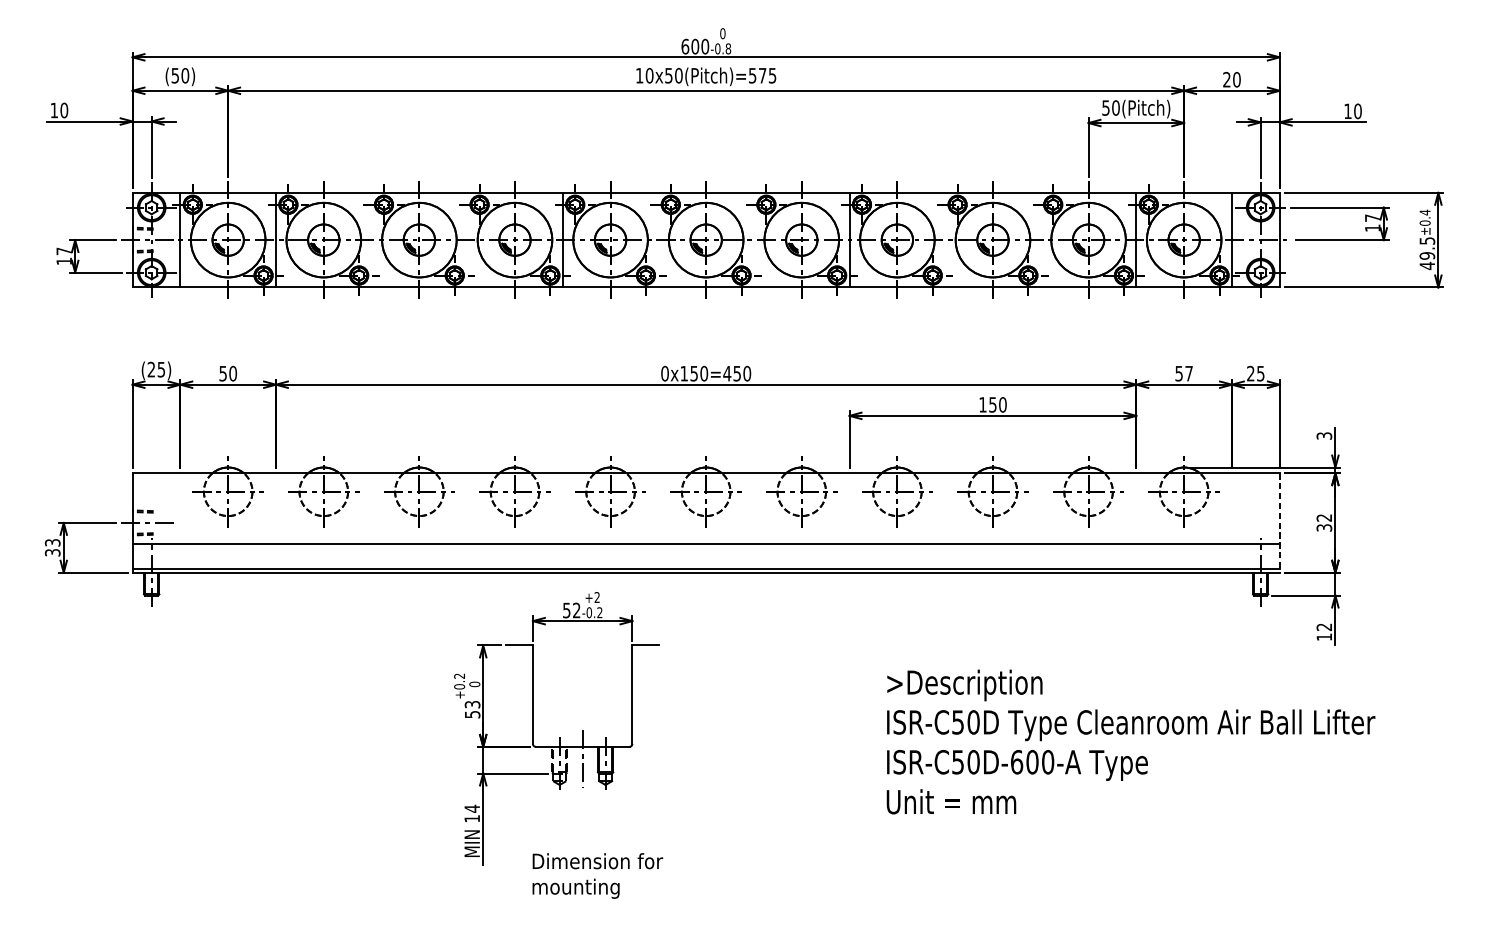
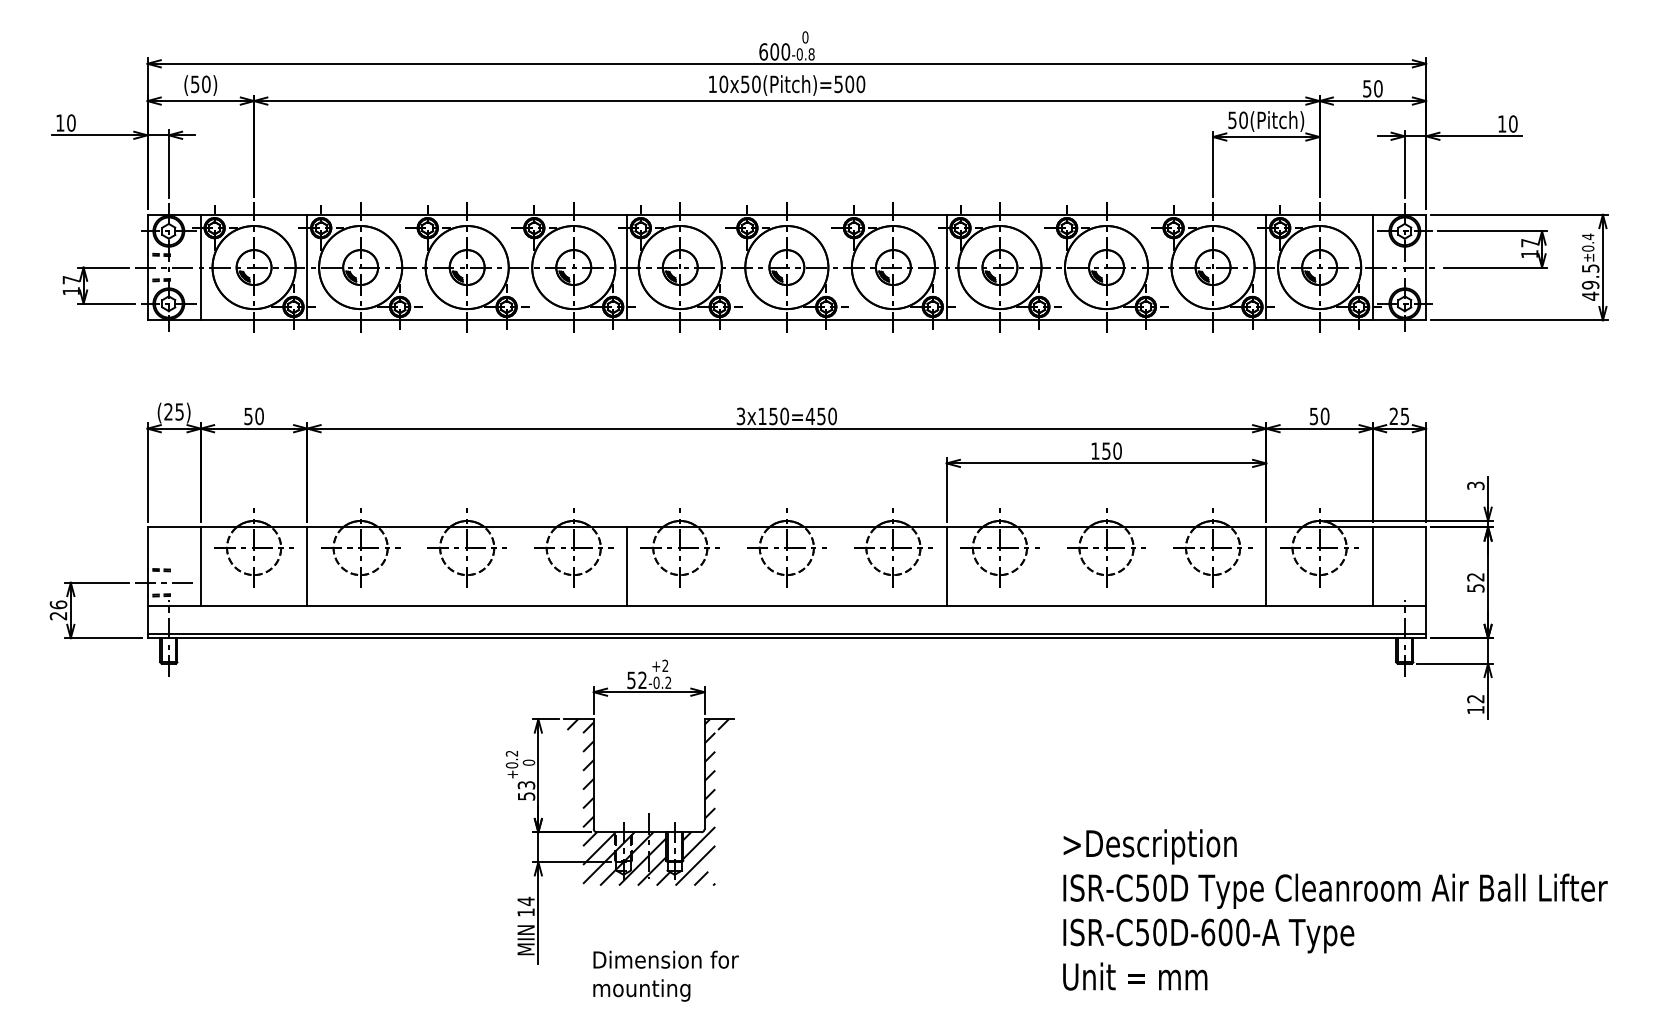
text: (767, 75) -> (855, 84), 10x50(Pitch)=575 -> 10x50(Pitch)=500
text: (1227, 79) -> (1367, 88), 20 -> 50
text: (664, 373) -> (740, 416), 0x150=450 -> 3x150=450
text: (1188, 373) -> (1324, 416), 57 -> 50
line: (180, 508) -> (200, 566), added
line: (276, 508) -> (307, 566), added
line: (563, 508) -> (627, 566), added
line: (849, 508) -> (946, 566), added
line: (1136, 508) -> (1266, 566), added
line: (1231, 508) -> (1372, 566), added
line: (1280, 523) -> (1426, 583), dashed -> solid
text: (1324, 528) -> (1475, 588), 32 -> 52
text: (52, 547) -> (58, 610), 33 -> 26
hatch: (581, 720) -> (647, 802), added
text: (1131, 741) -> (1335, 909), moved

